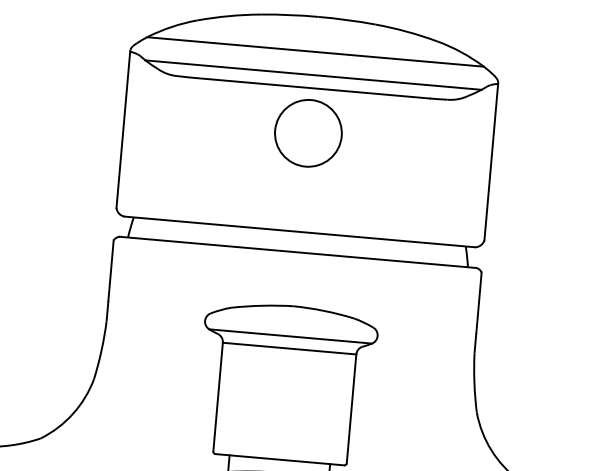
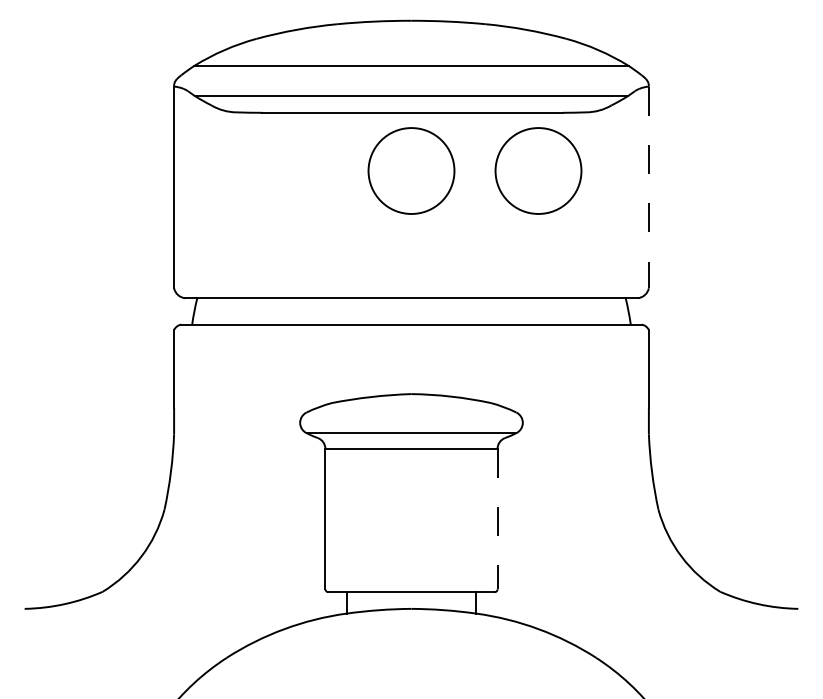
circle: (406, 141) -> (538, 170), added
line: (490, 162) -> (648, 187), solid -> dashed
line: (351, 409) -> (497, 519), solid -> dashed

